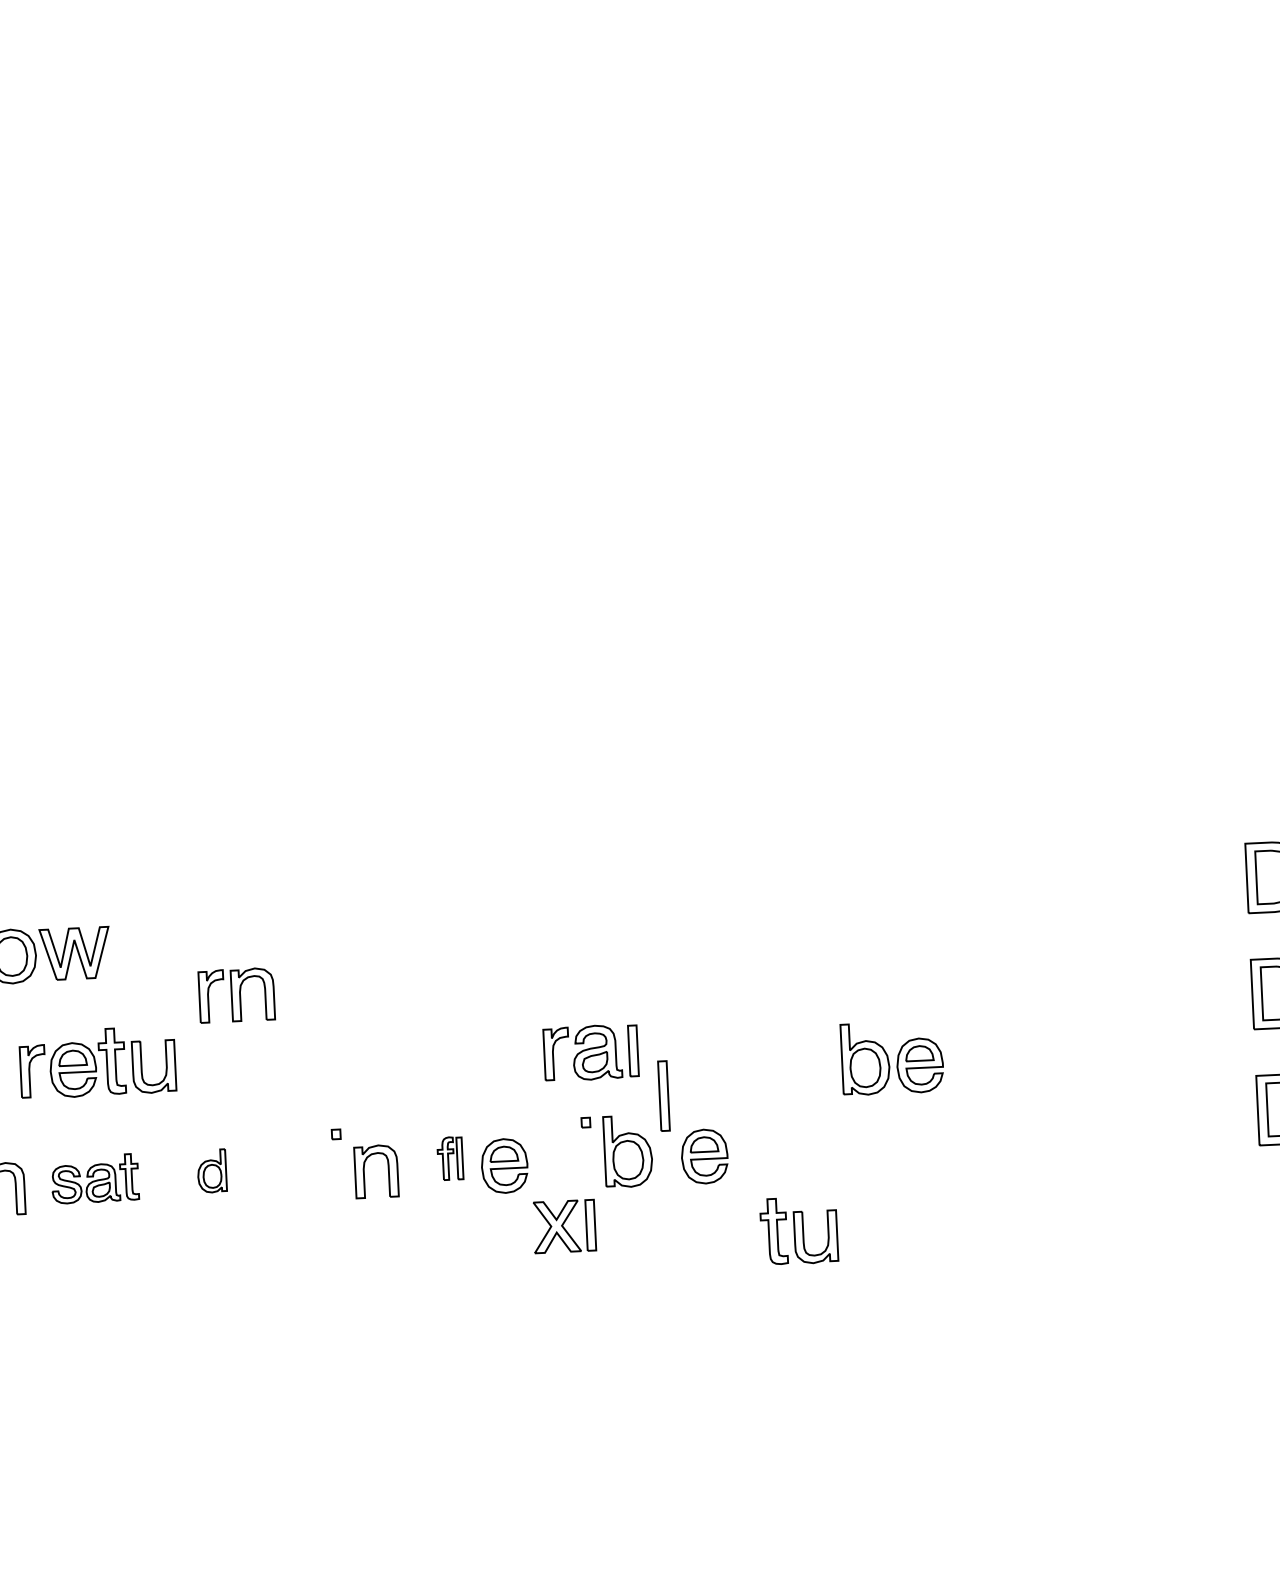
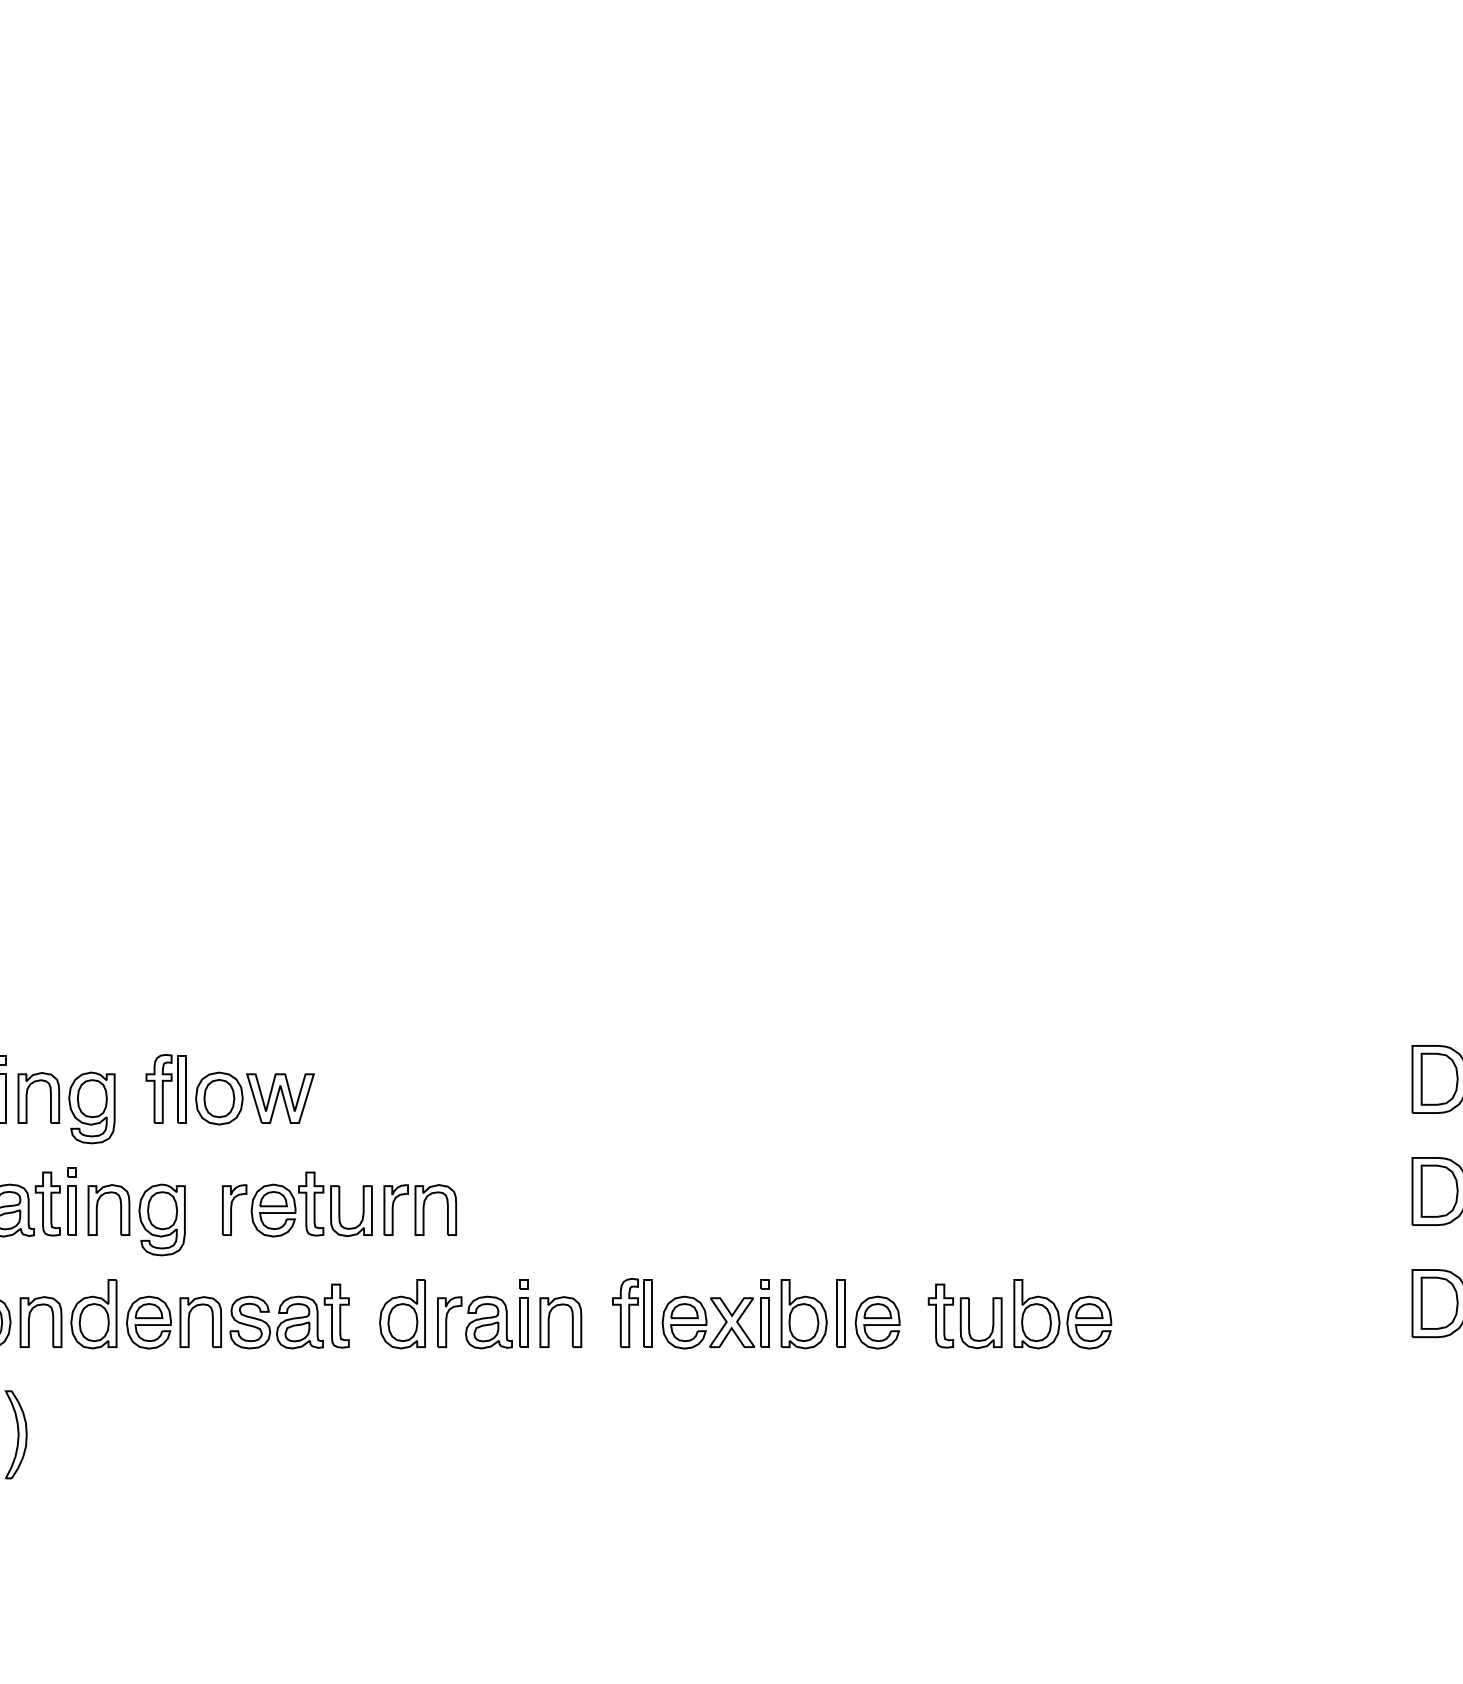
part: (236, 994) -> (420, 1209), moved
part: (590, 1052) -> (482, 1322), moved
part: (892, 1058) -> (1062, 1314), moved
part: (663, 1096) -> (840, 1313), moved
part: (450, 1158) -> (632, 1312), size x1.67
part: (212, 1171) -> (402, 1314), size x1.67
part: (95, 1178) -> (289, 1316), size x1.43
part: (564, 1226) -> (739, 1322), moved
part: (798, 1230) -> (964, 1316), moved

